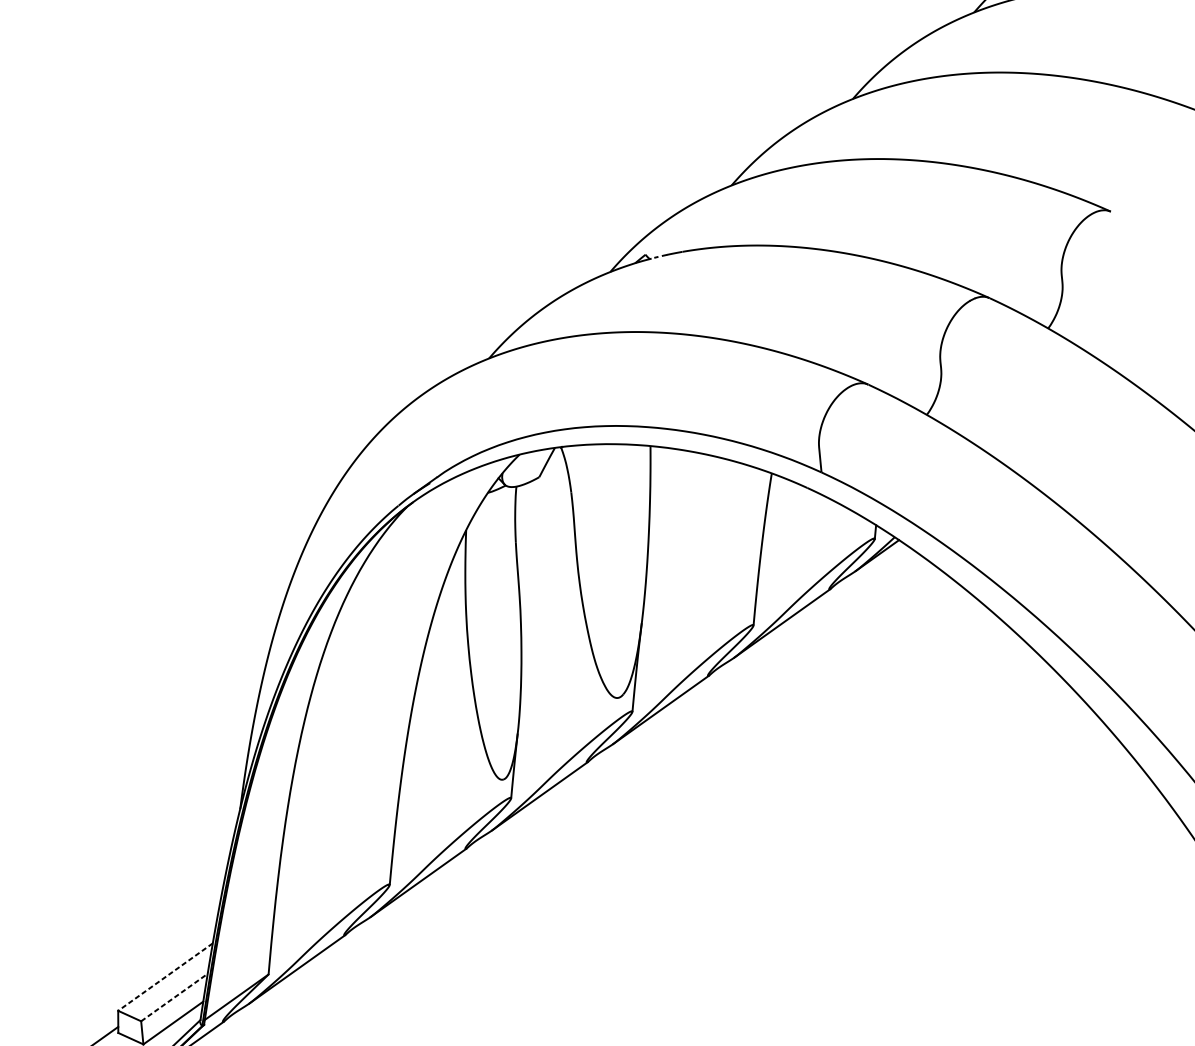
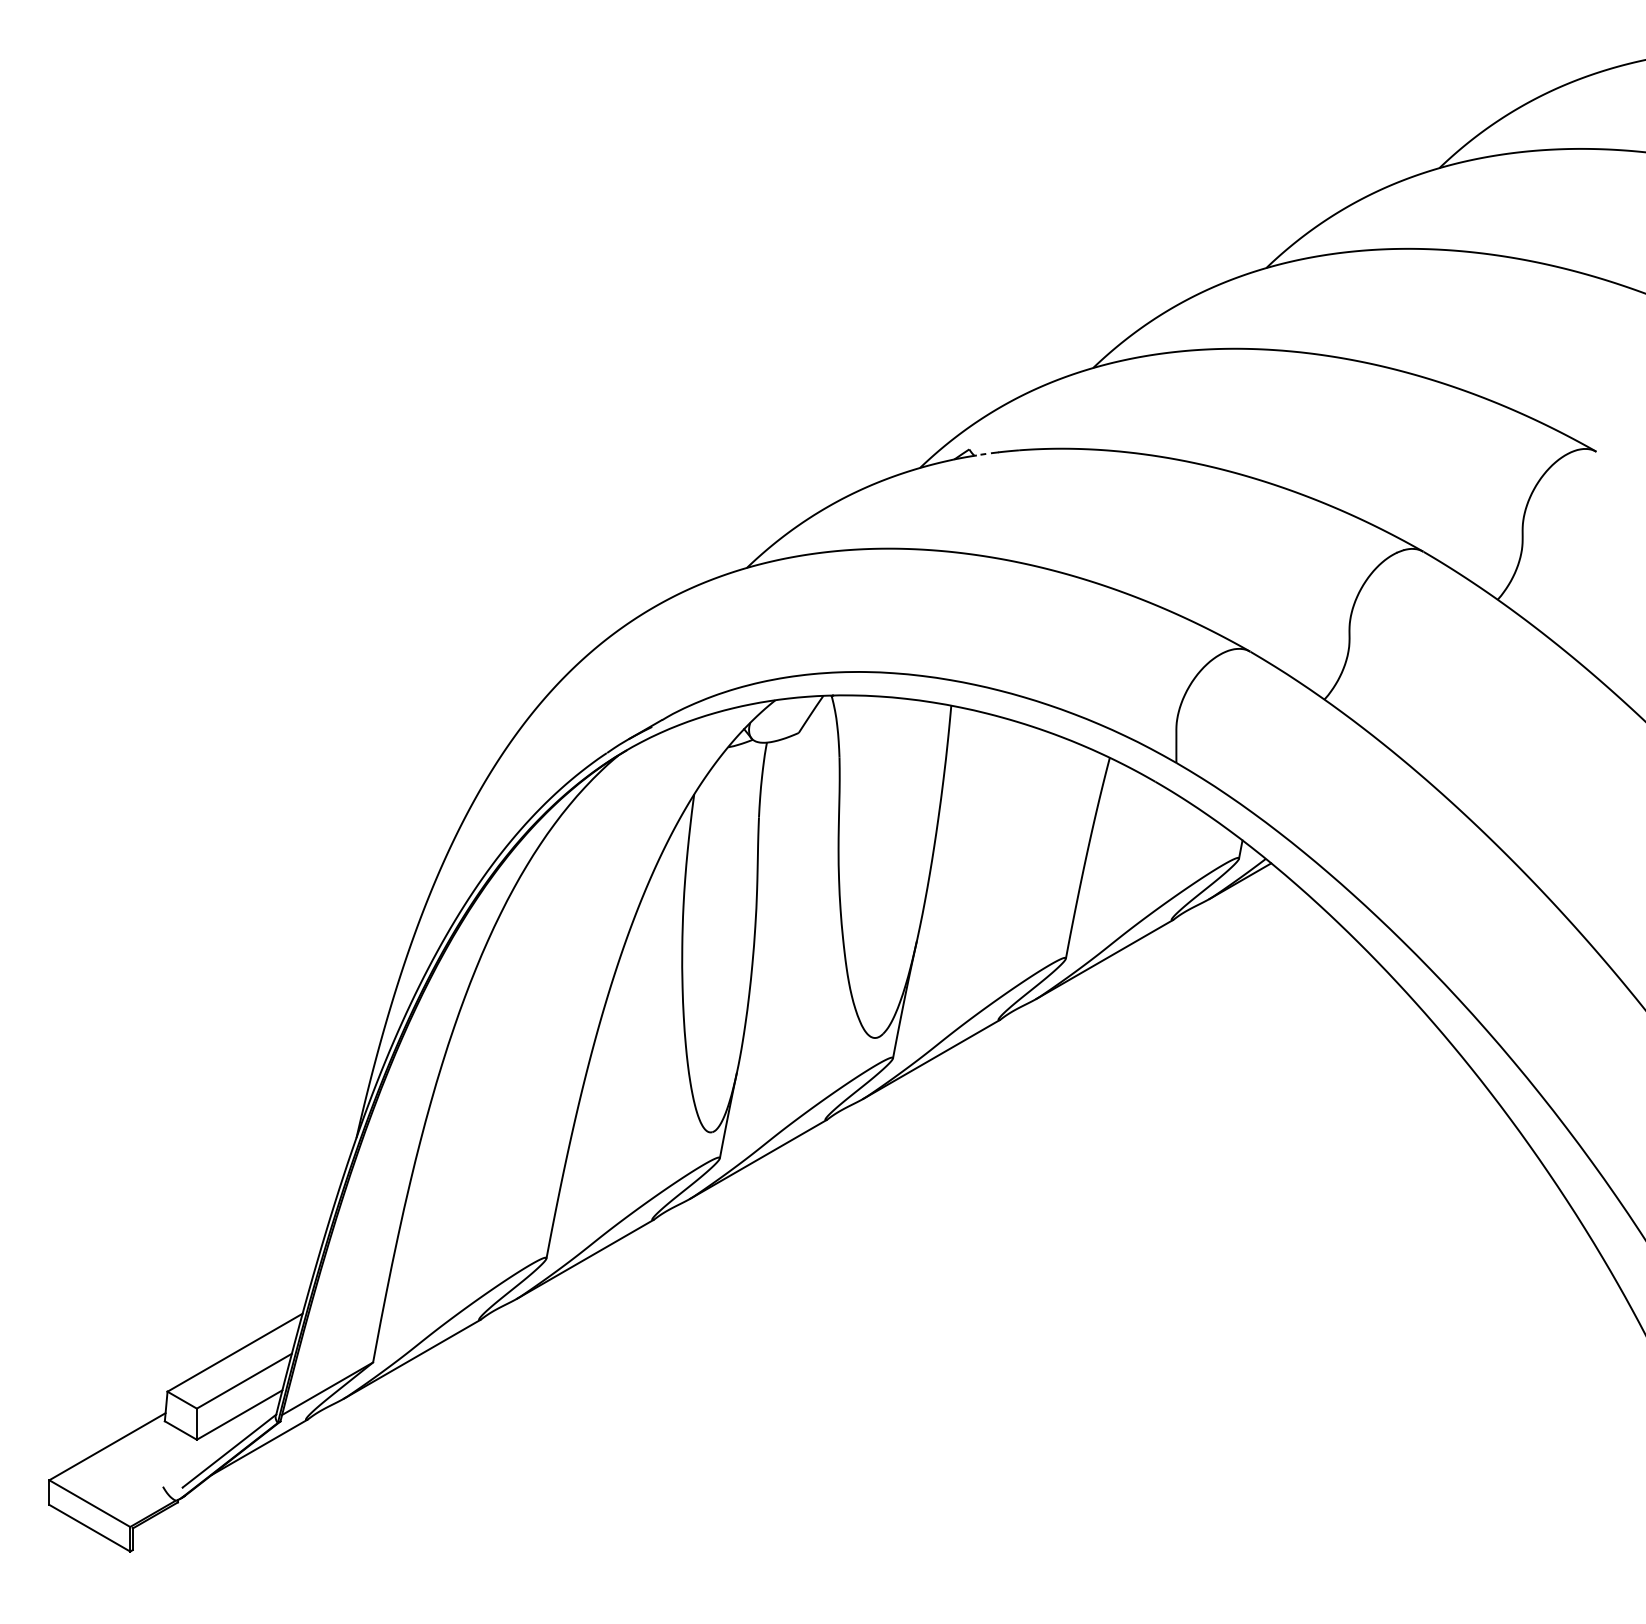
line: (165, 976) -> (234, 1352), dashed -> solid
line: (174, 997) -> (244, 1381), dashed -> solid

